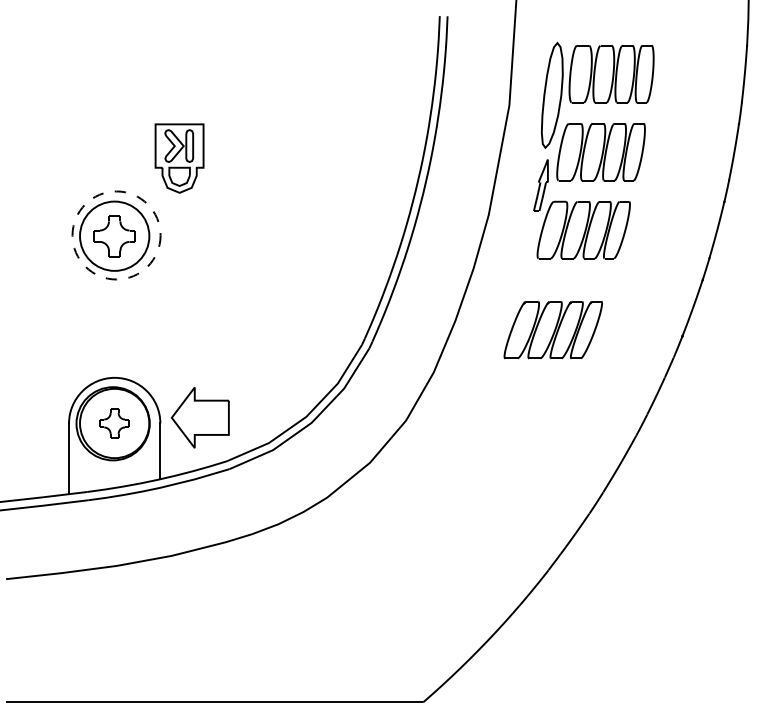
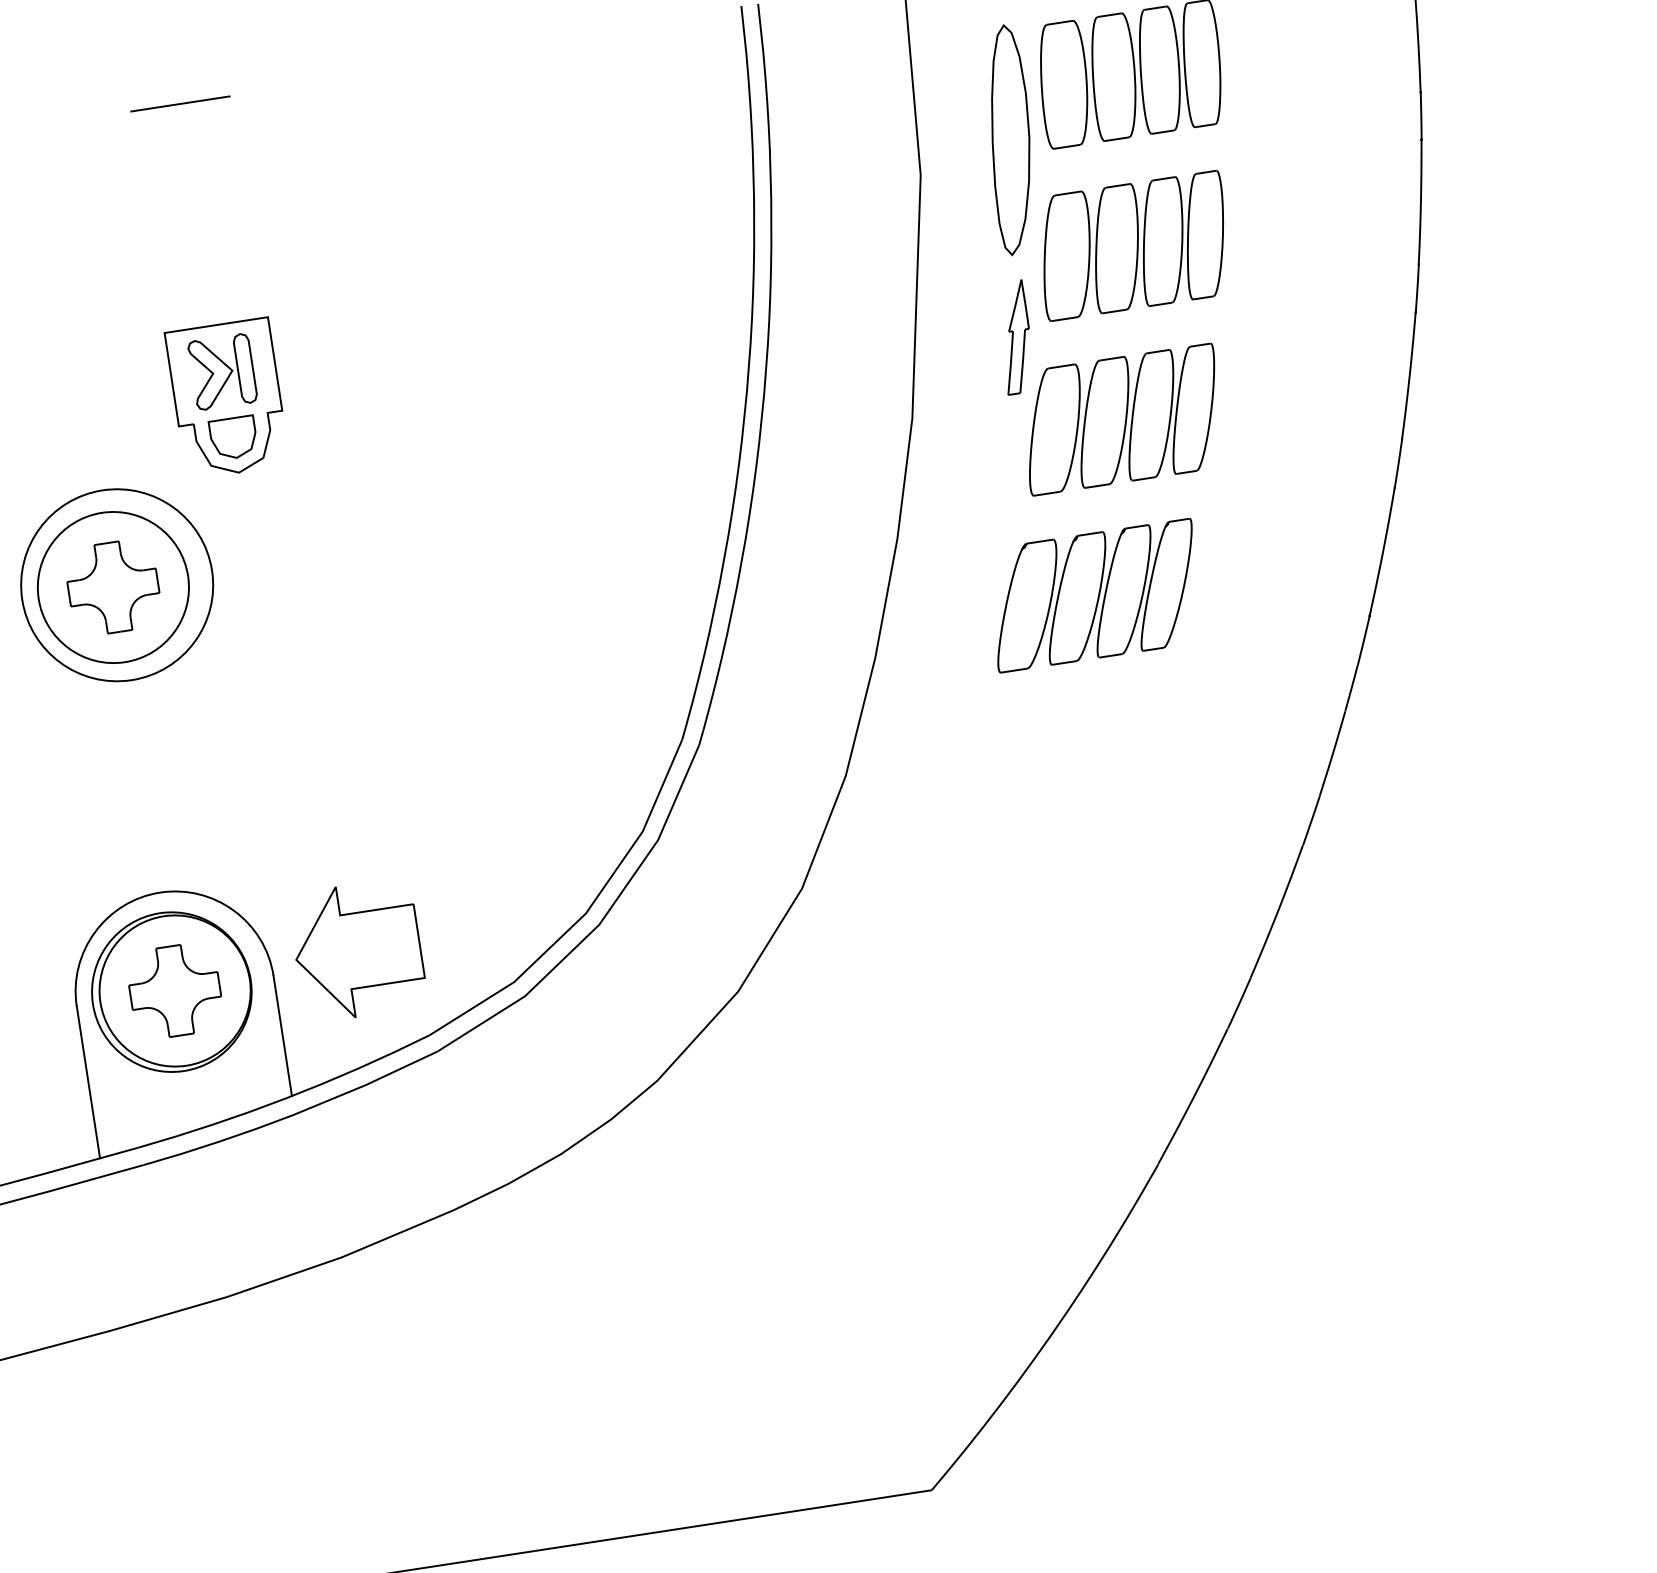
line: (178, 21) -> (180, 103), added
circle: (116, 235) -> (117, 585), dashed -> solid
part: (552, 330) -> (1093, 596), moved
part: (114, 423) -> (174, 991), size x1.43

